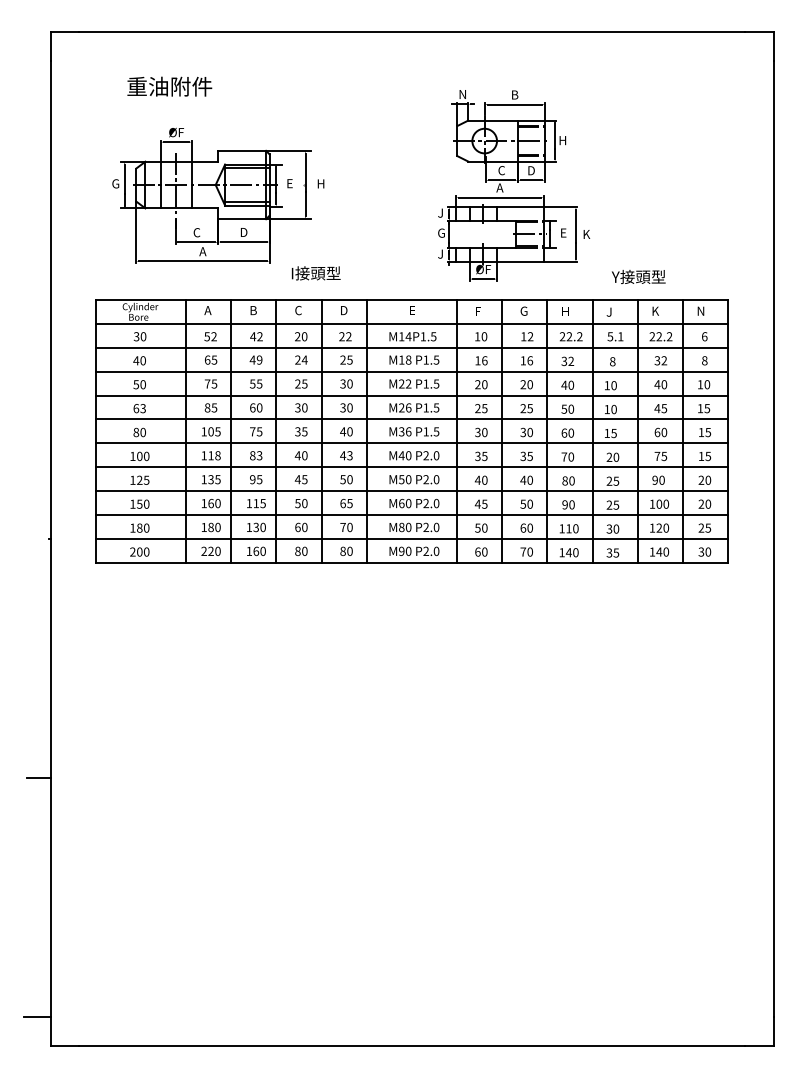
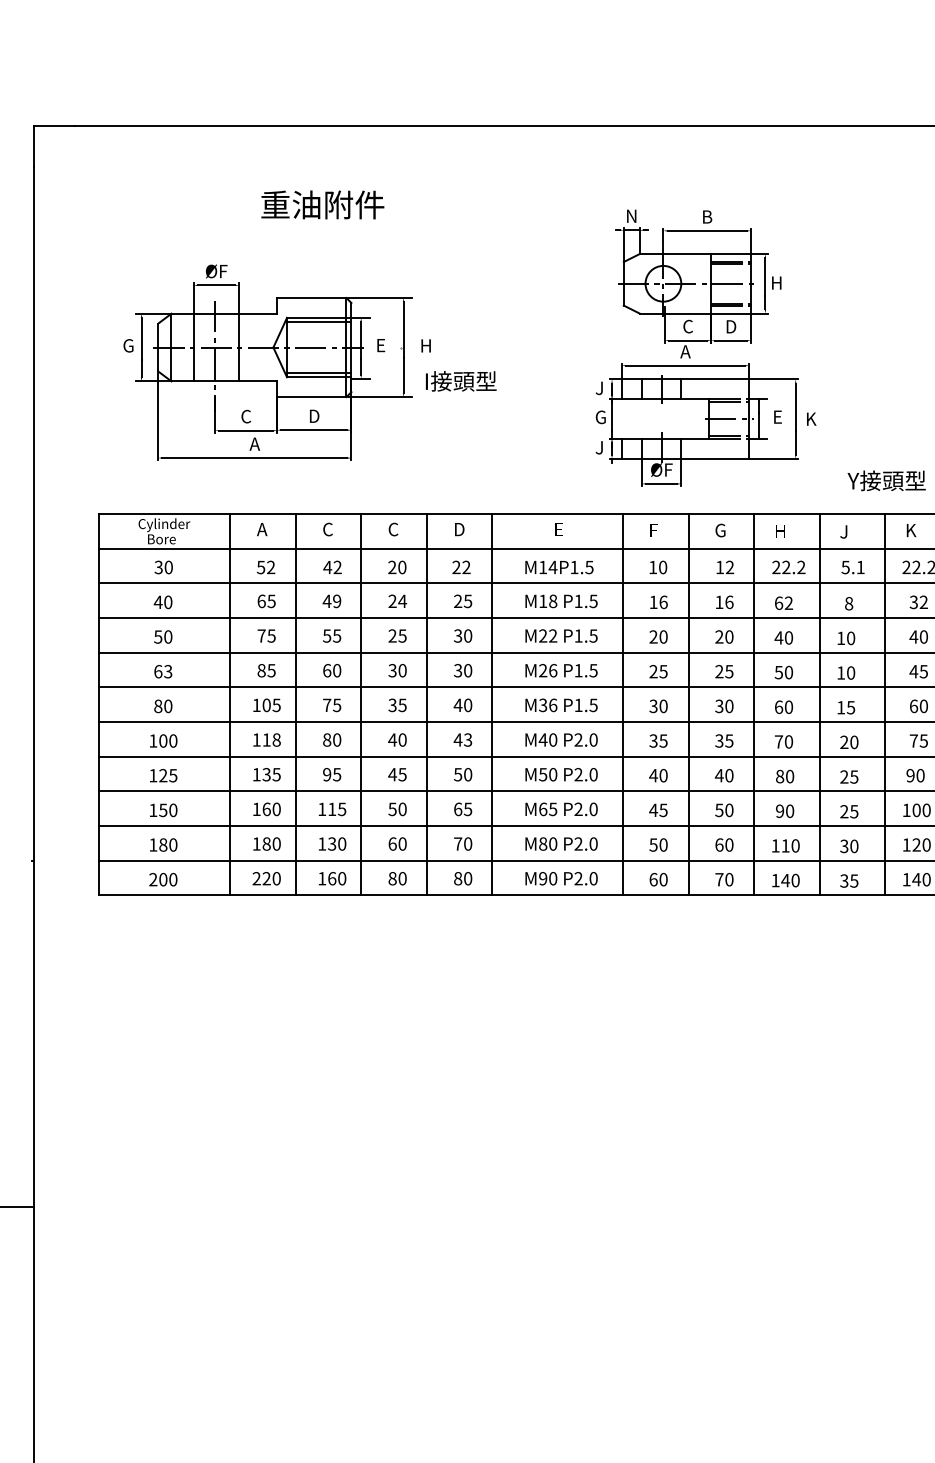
text: (169, 86) -> (322, 204), moved
text: (315, 273) -> (460, 381), moved
text: (253, 310) -> (328, 529), B -> C
text: (564, 360) -> (779, 601), 32 -> 62
text: (259, 455) -> (336, 739), 83 -> 80
text: (408, 503) -> (552, 809), M60 -> M65

